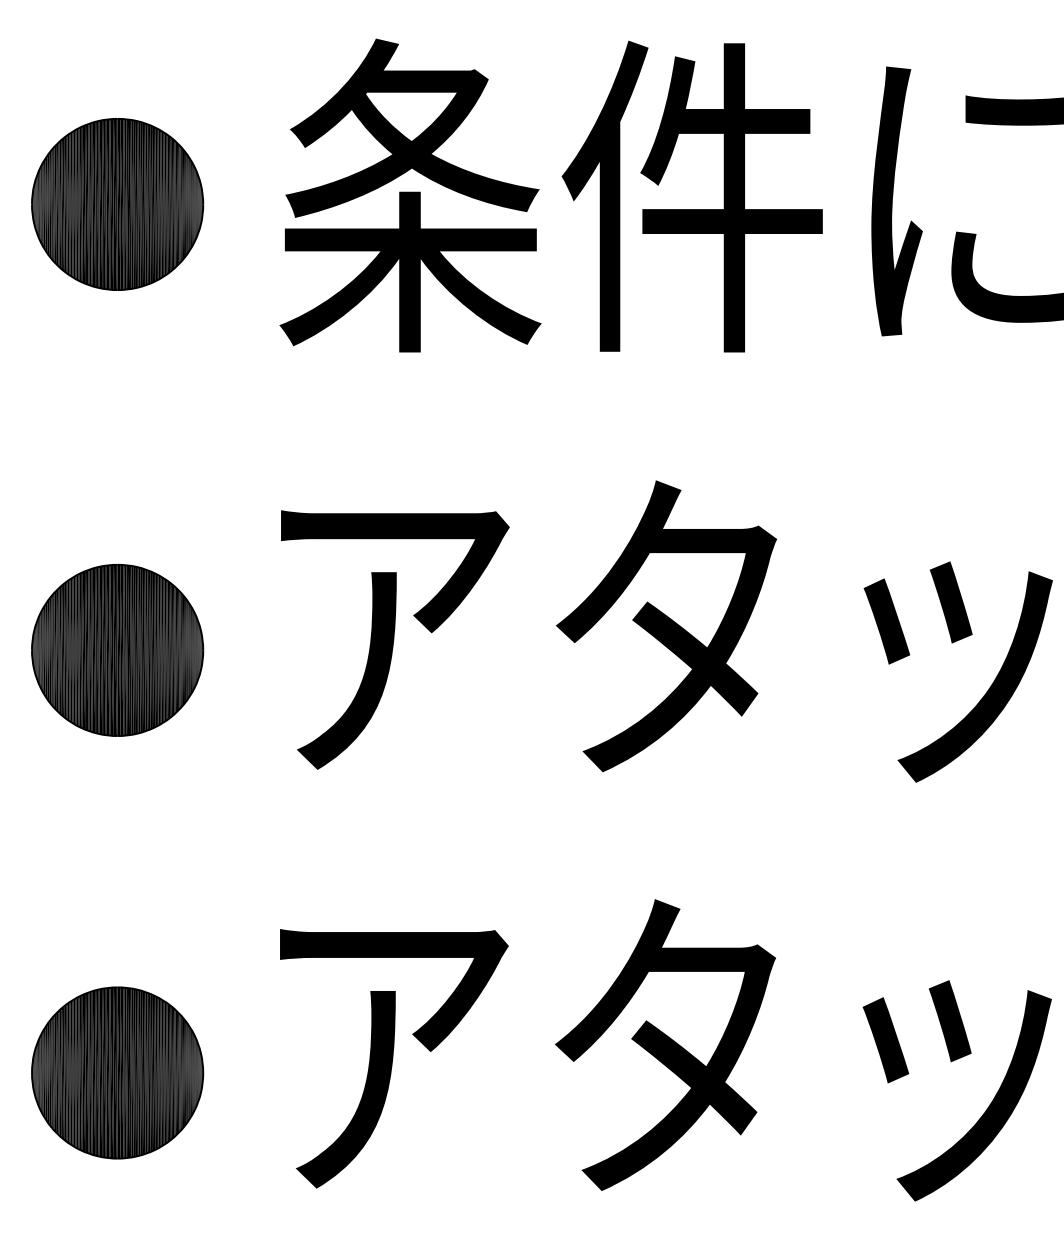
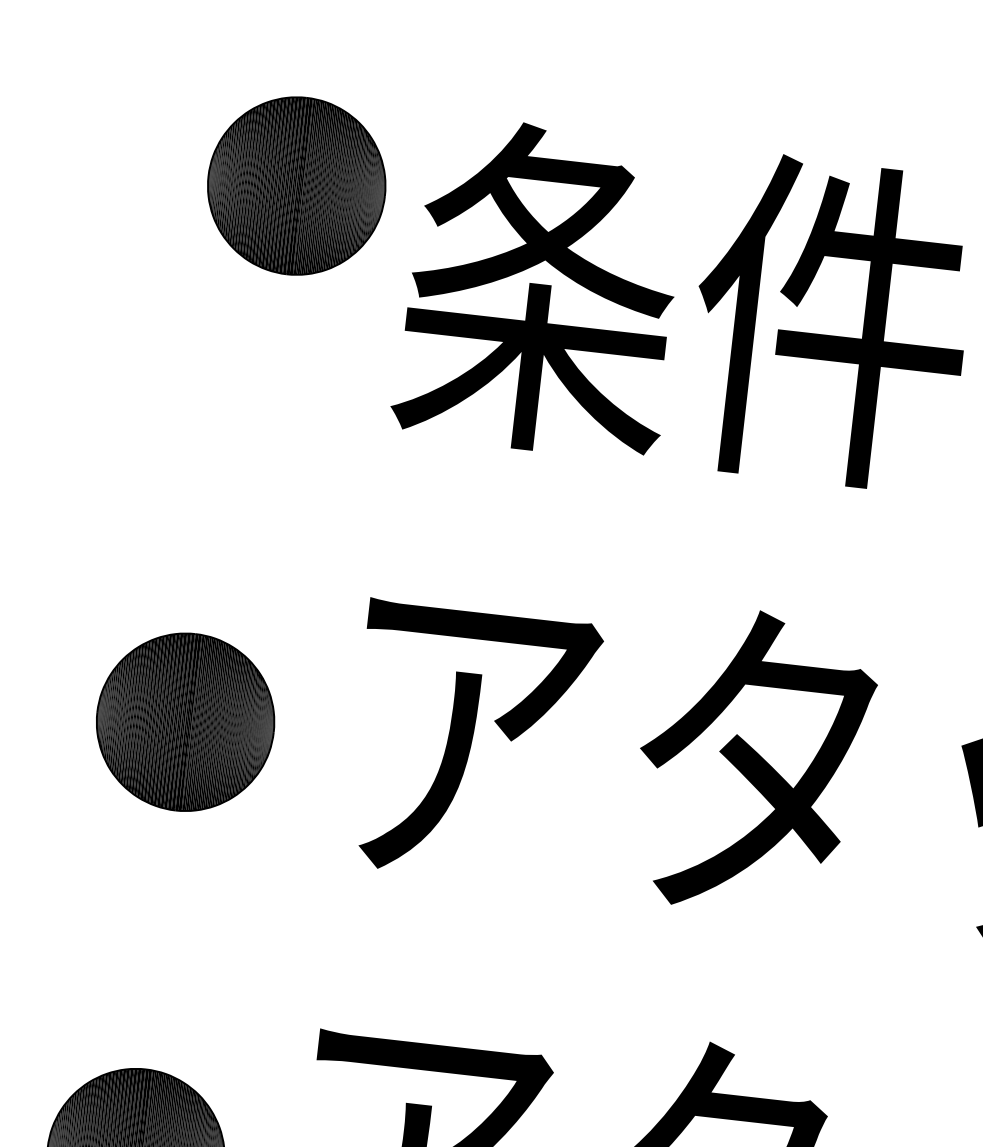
part: (117, 204) -> (296, 186), moved

